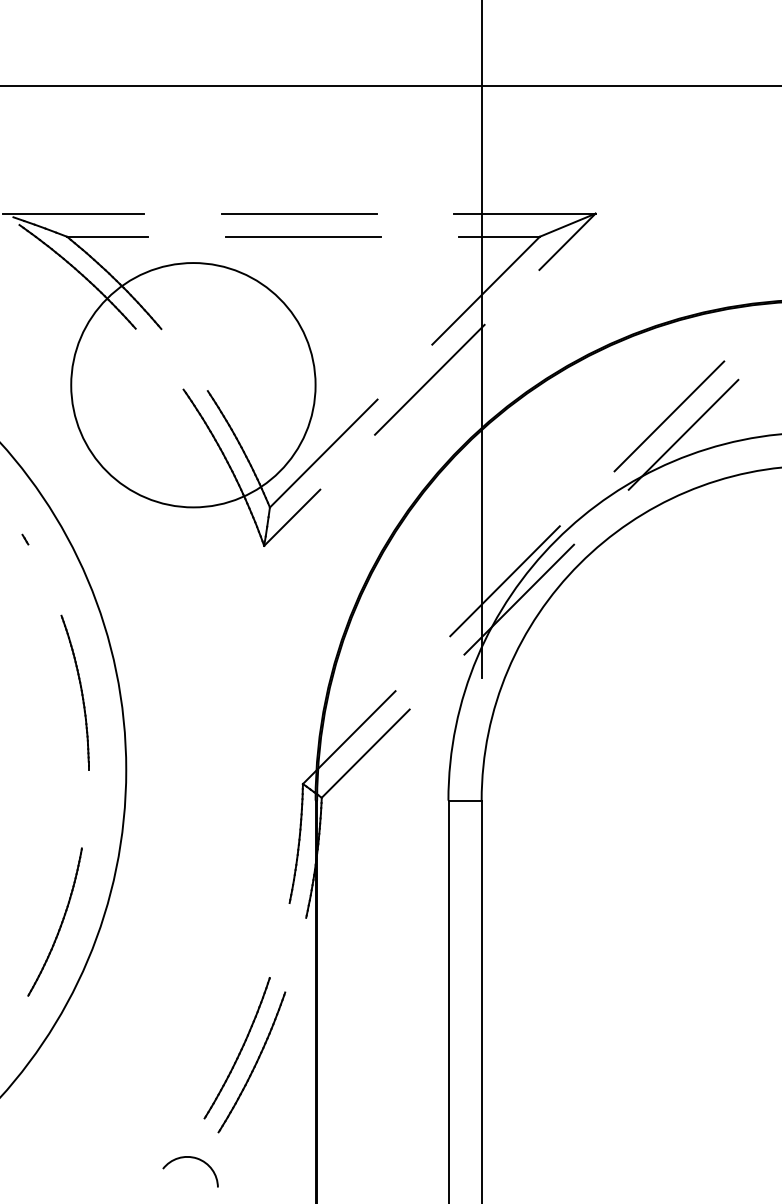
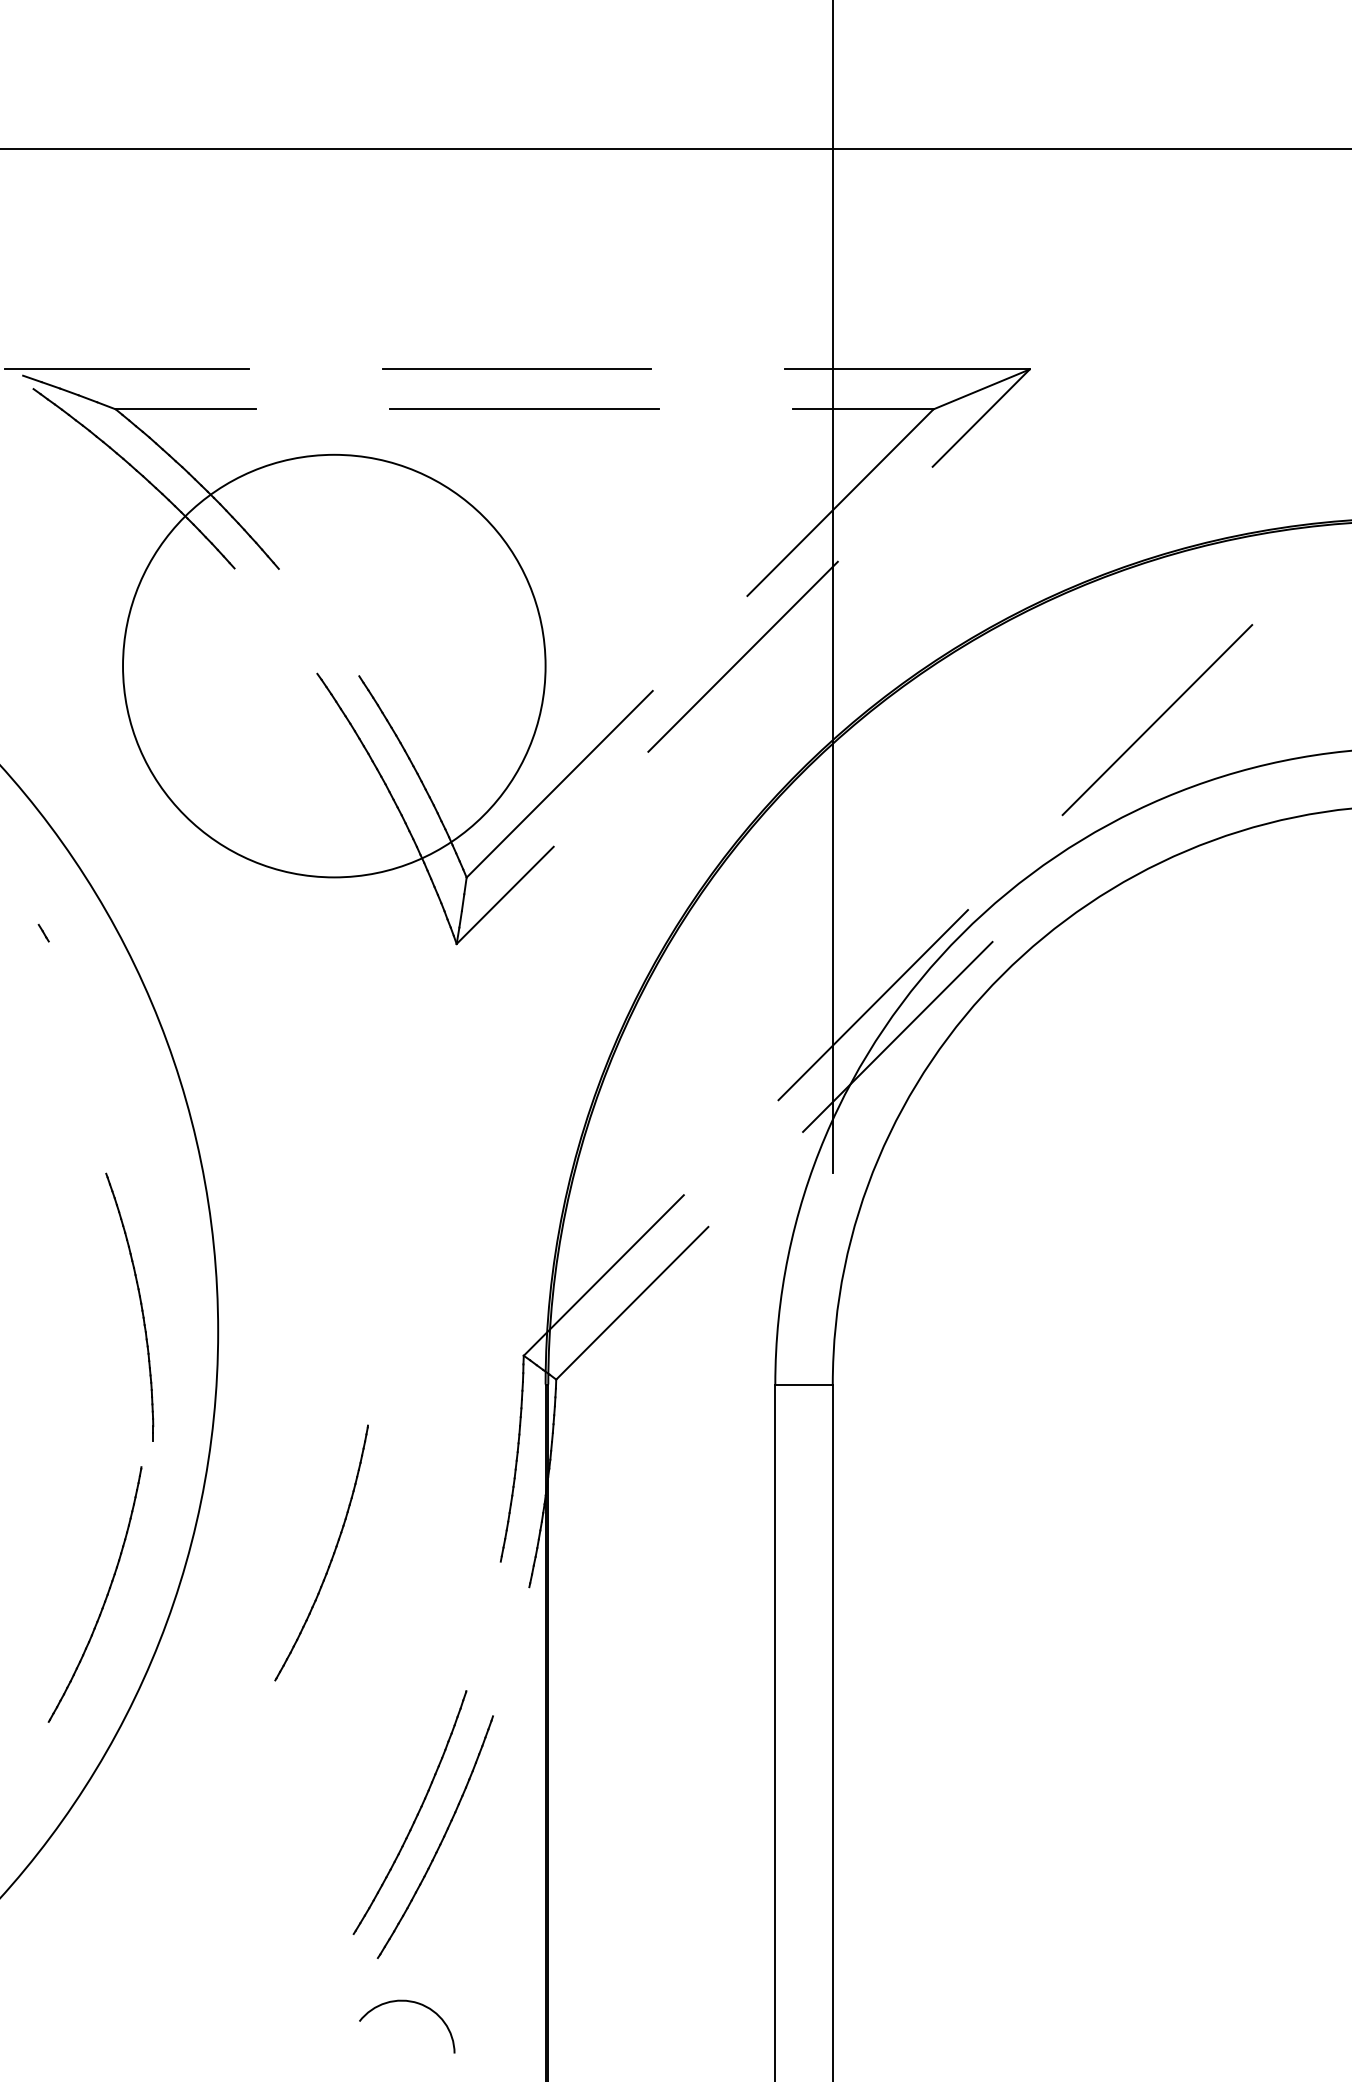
line: (683, 434) -> (1181, 751), removed
part: (80, 691) -> (139, 1304), moved
part: (191, 899) -> (331, 1555), added
arc: (191, 1158) -> (408, 2003), moved

